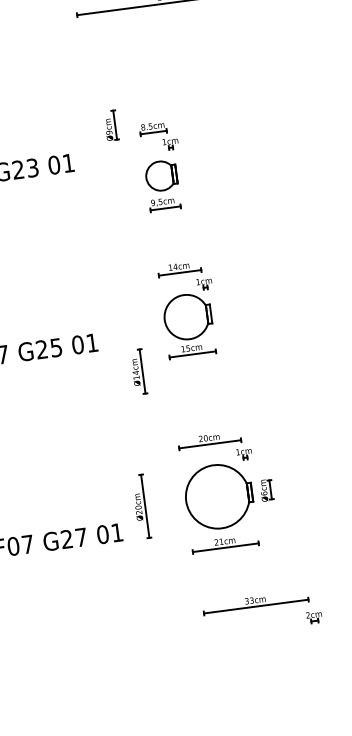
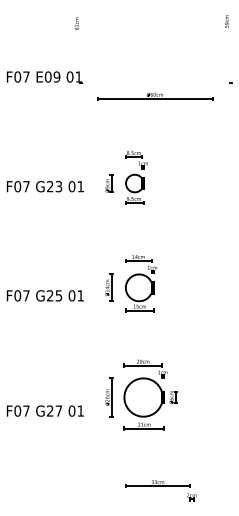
part: (111, 125) -> (109, 183), moved
part: (162, 165) -> (136, 177), moved
part: (139, 371) -> (109, 287), moved
part: (141, 506) -> (109, 397), moved
part: (261, 613) -> (160, 490), moved

